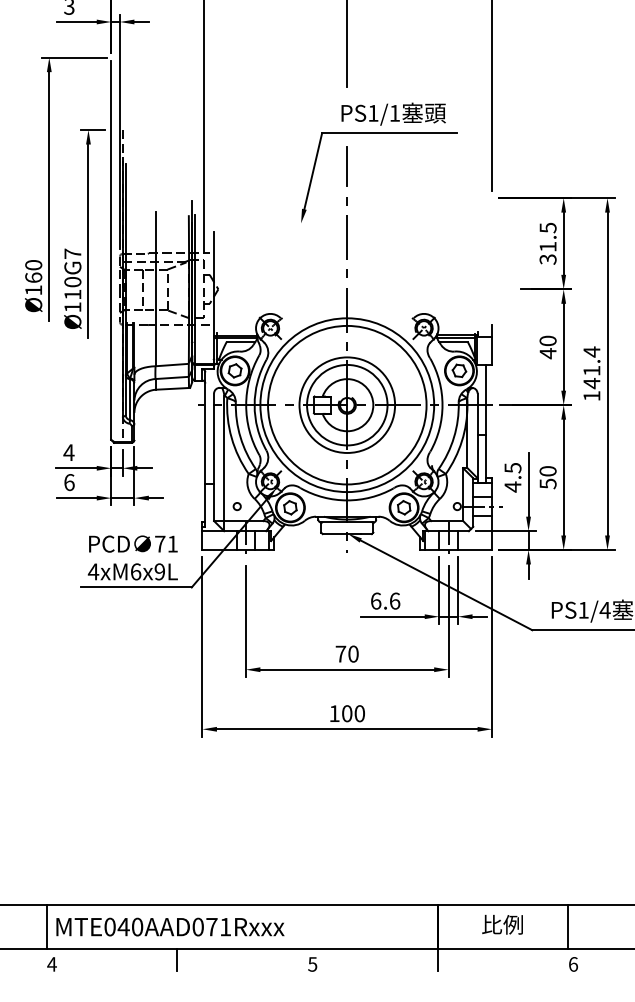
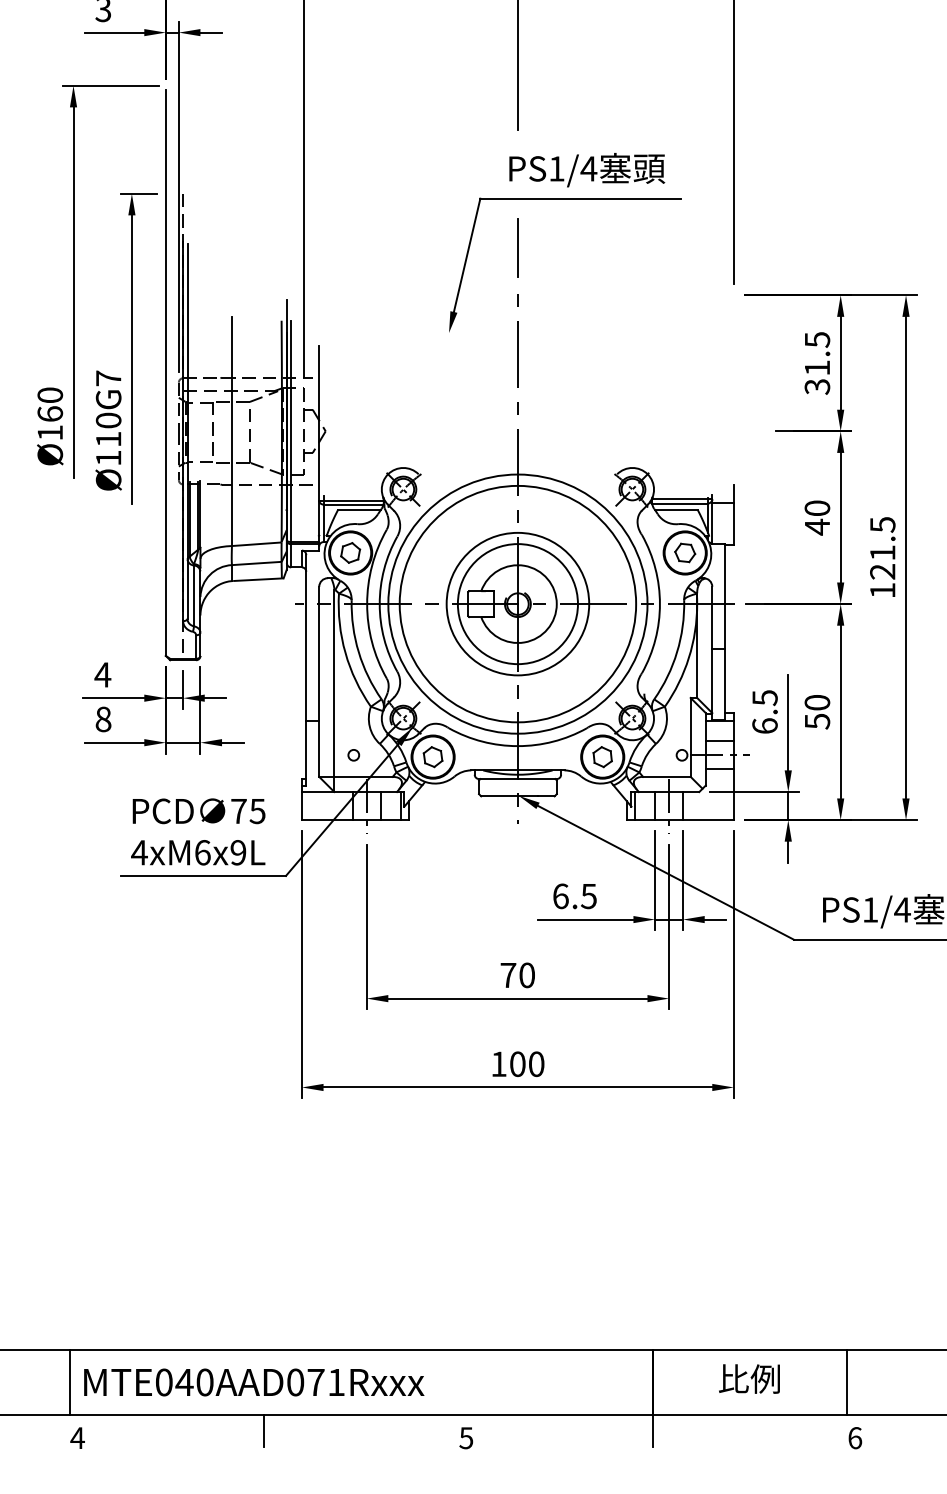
text: (394, 113) -> (588, 169), PS1/1 -> PS1/4
text: (591, 367) -> (882, 547), 141.4 -> 121.5
text: (69, 482) -> (103, 719), 6 -> 8
text: (512, 486) -> (764, 725), 4.5 -> 6.5
text: (172, 543) -> (257, 810), 71 -> 75
text: (394, 600) -> (588, 895), 6.6 -> 6.5

